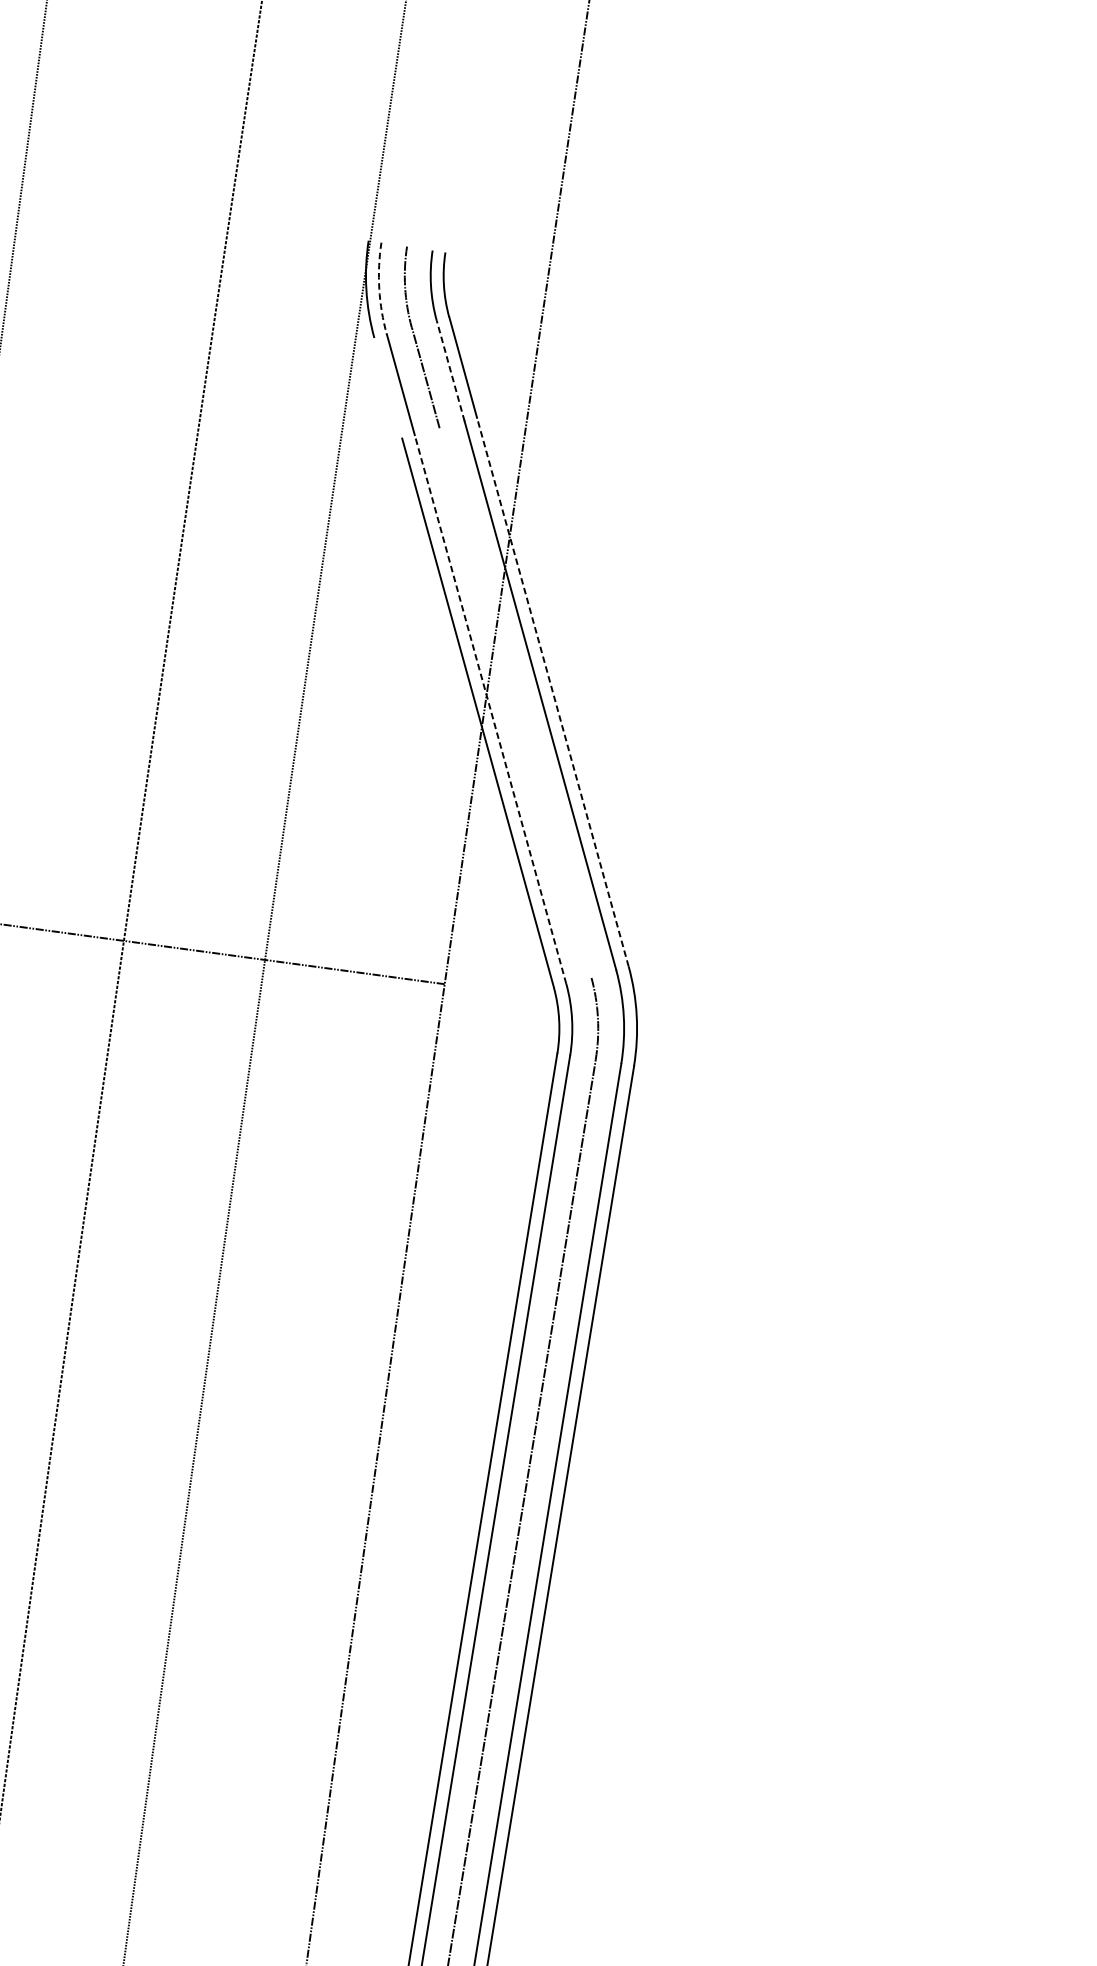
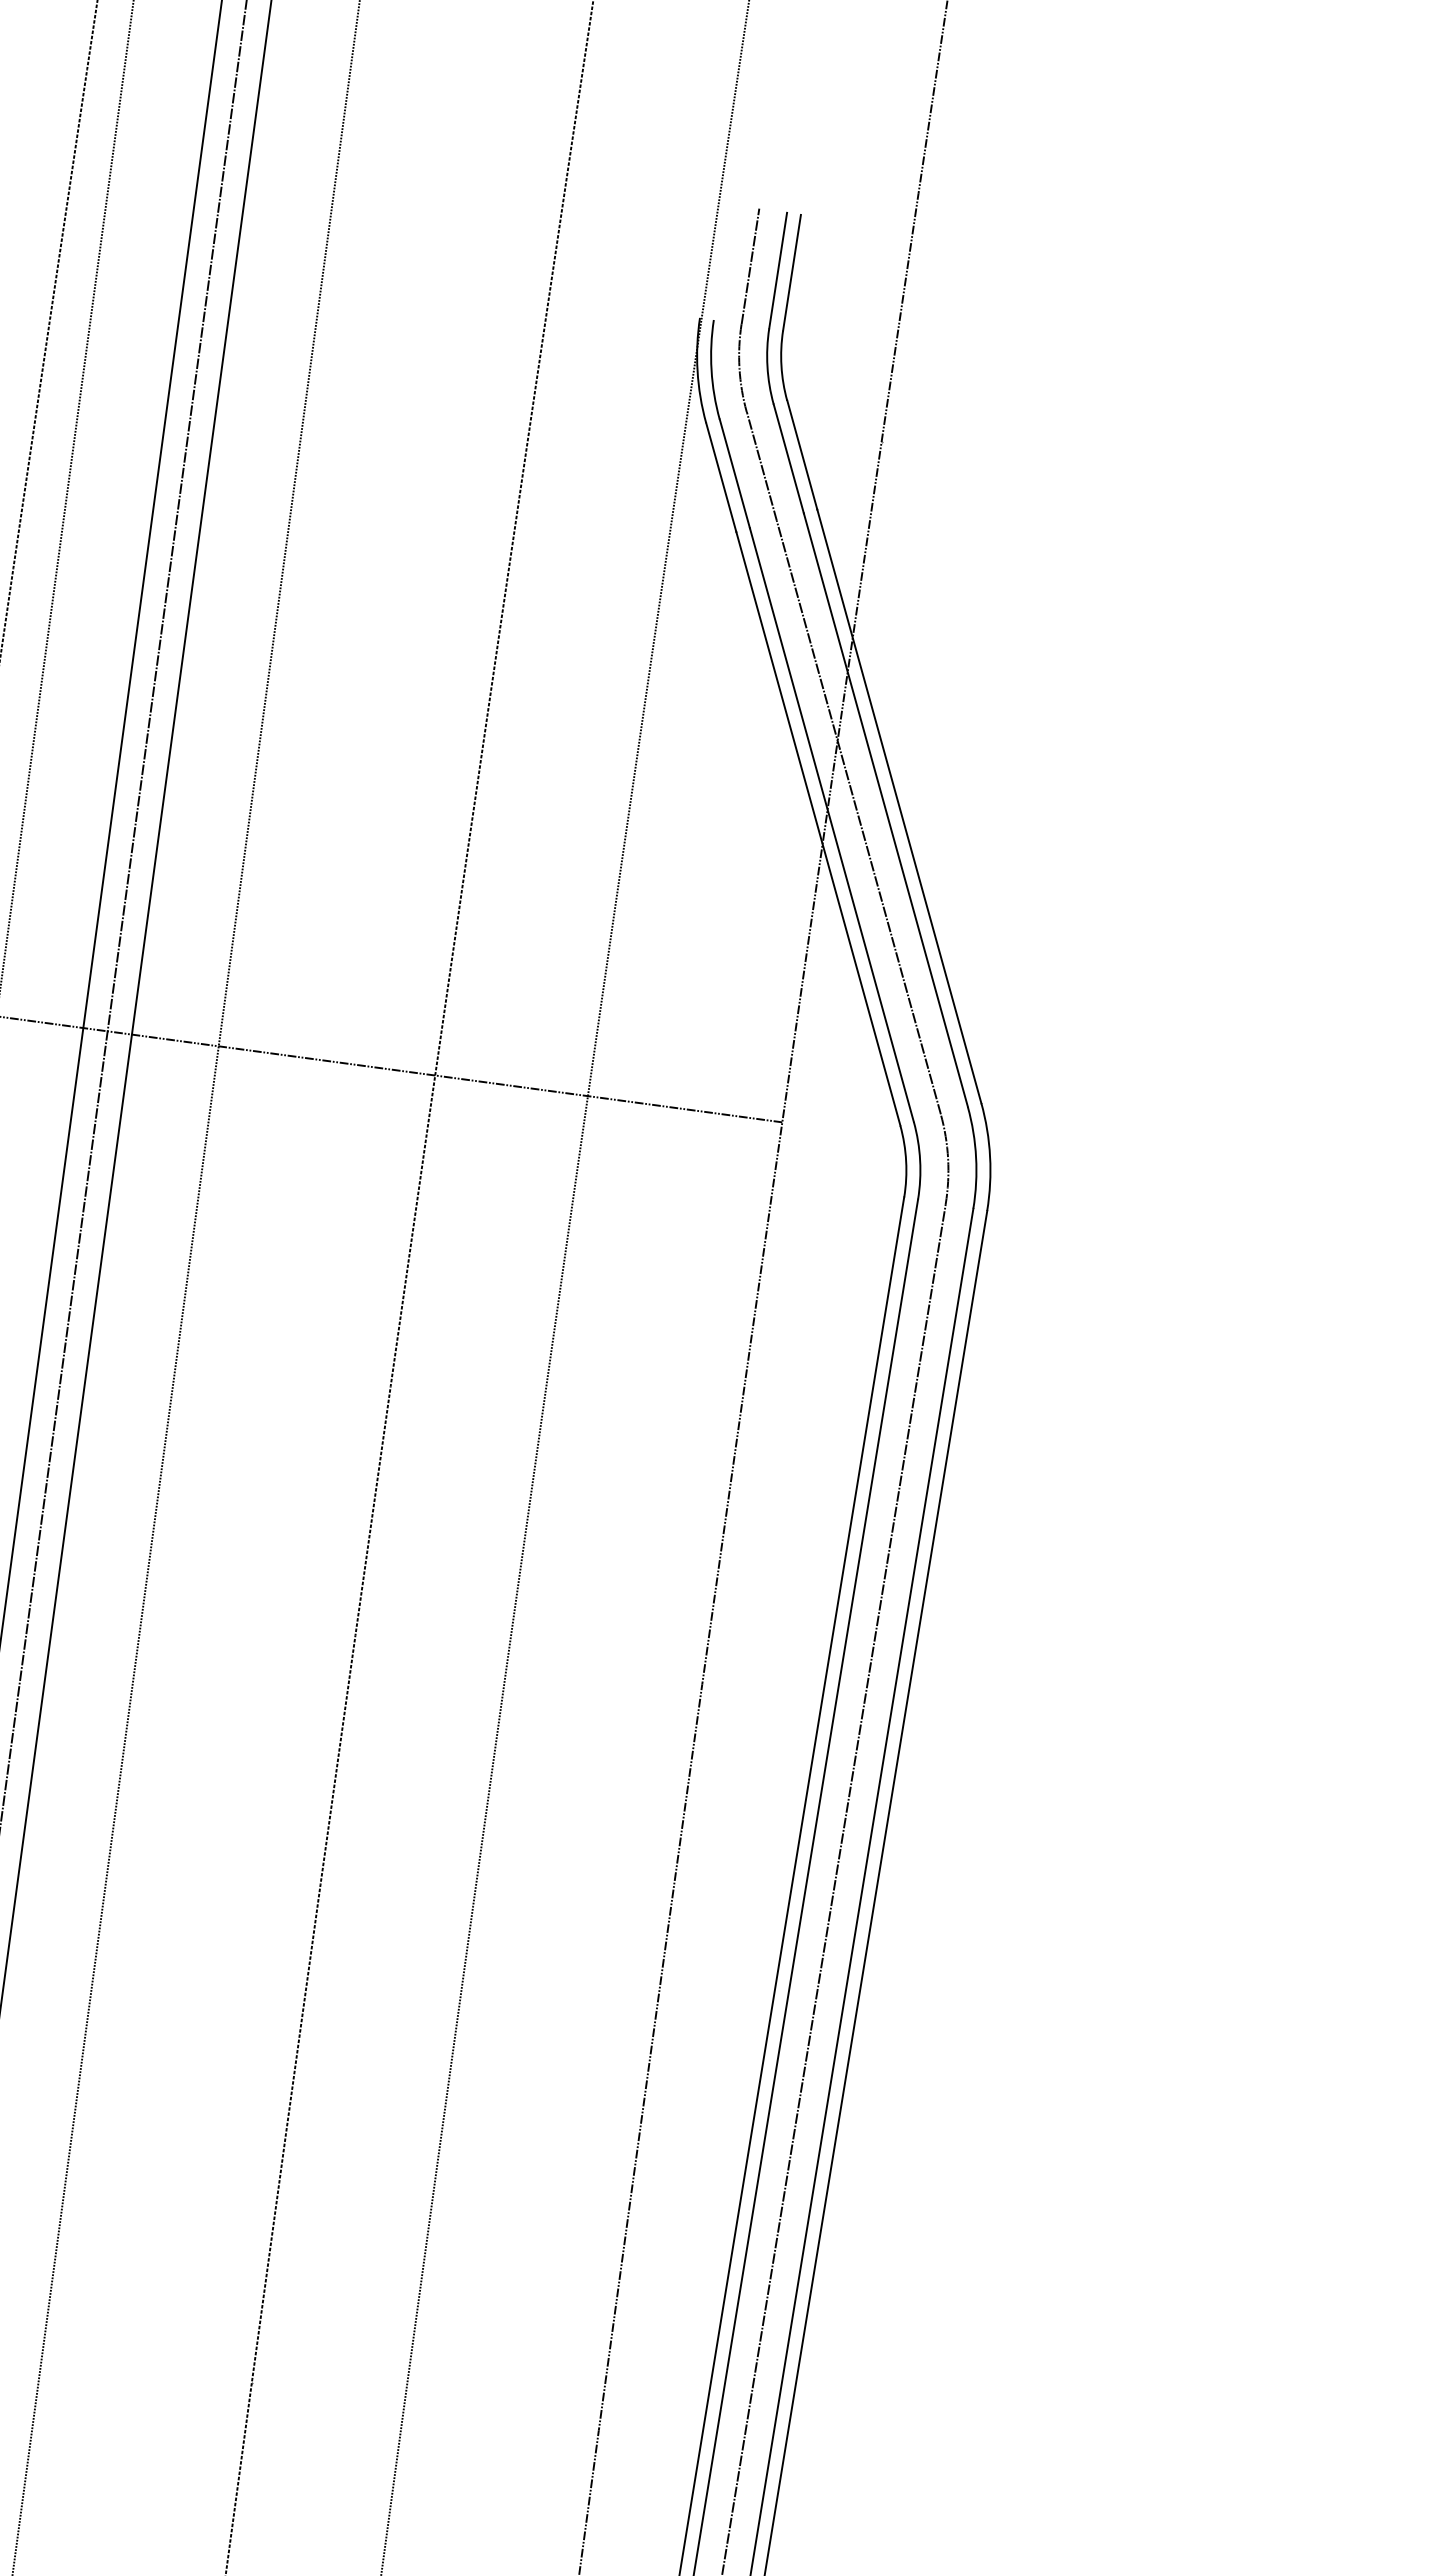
line: (415, 193) -> (750, 266), added
line: (441, 196) -> (778, 270), added
line: (453, 198) -> (791, 272), added
arc: (379, 289) -> (711, 370), dashed -> solid
line: (450, 370) -> (788, 458), dashed -> solid
line: (388, 388) -> (721, 477), added
line: (553, 692) -> (899, 806), dashed -> solid
line: (515, 702) -> (858, 817), added
line: (490, 709) -> (831, 825), dashed -> solid

